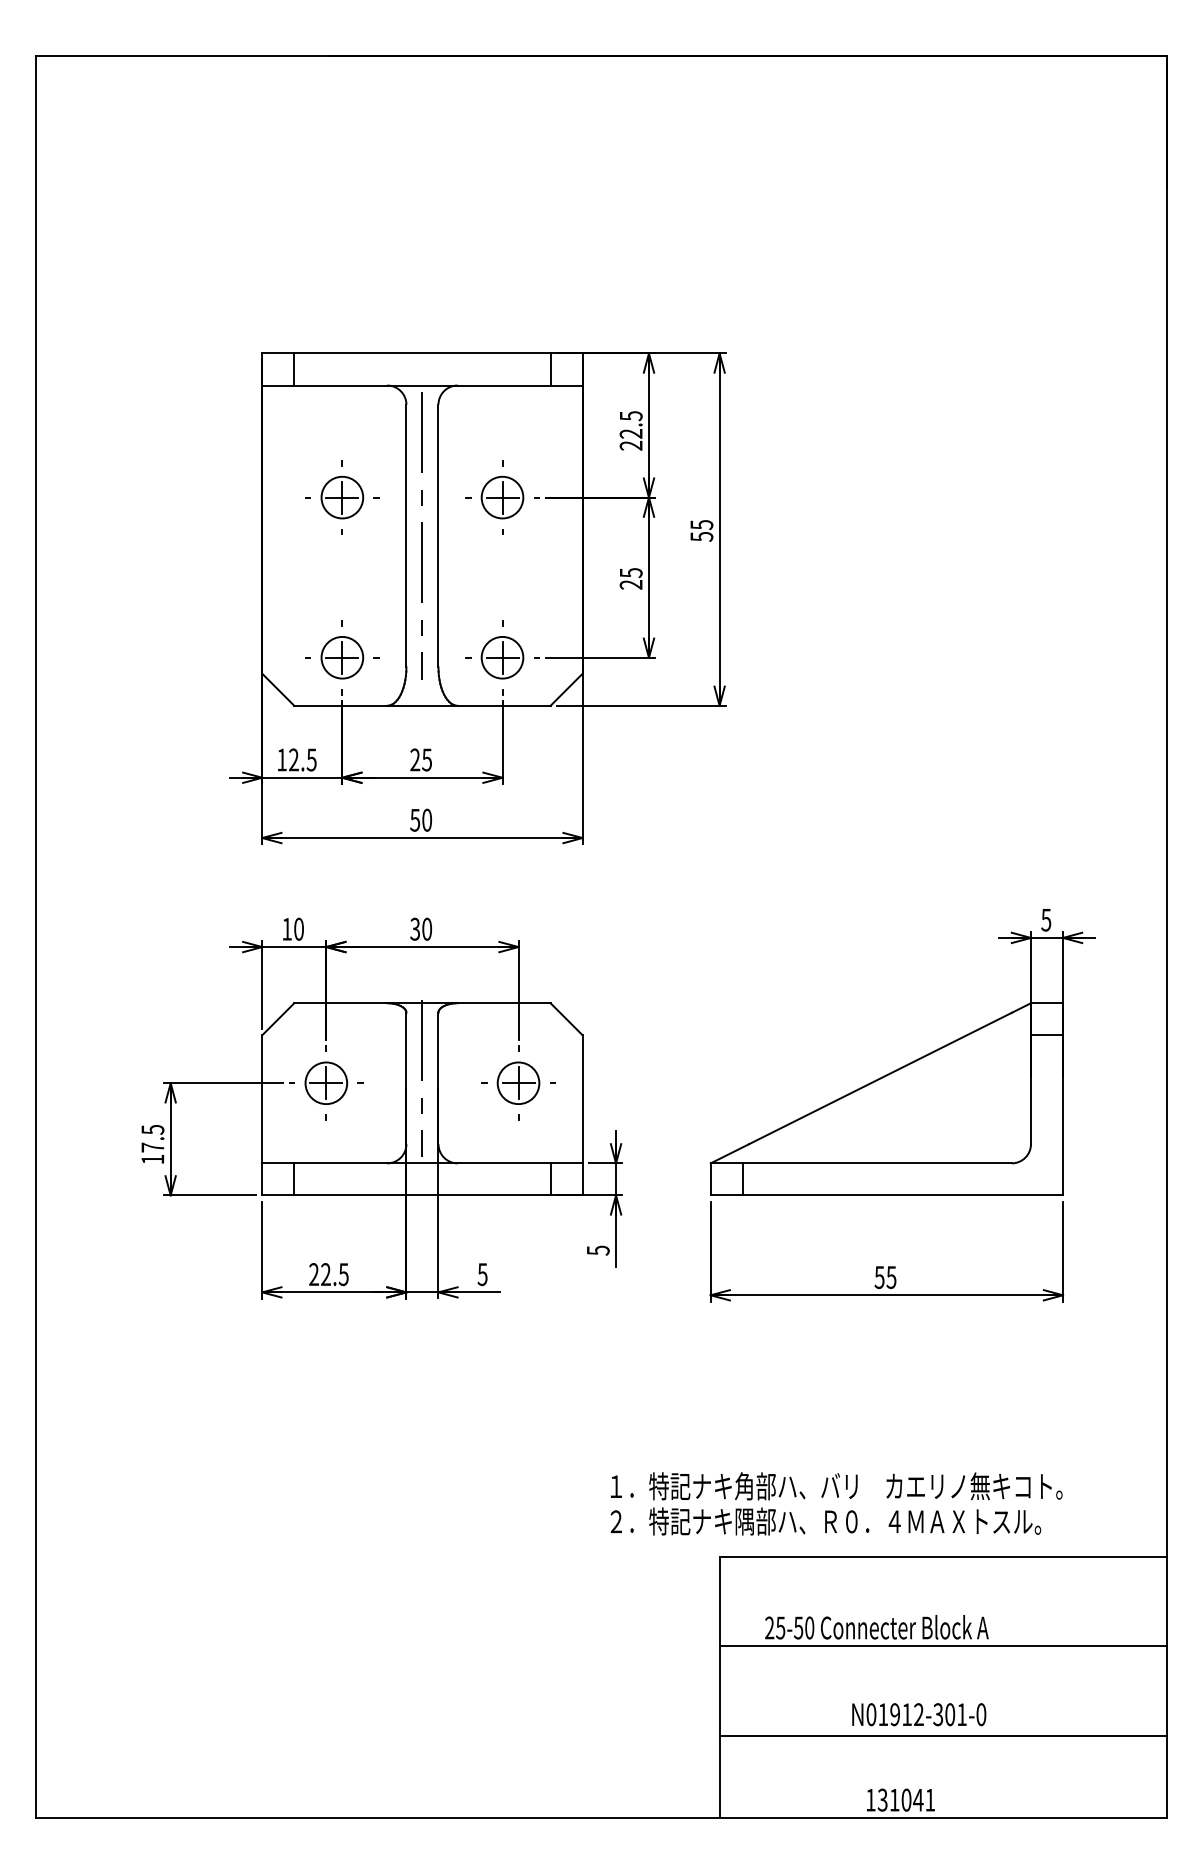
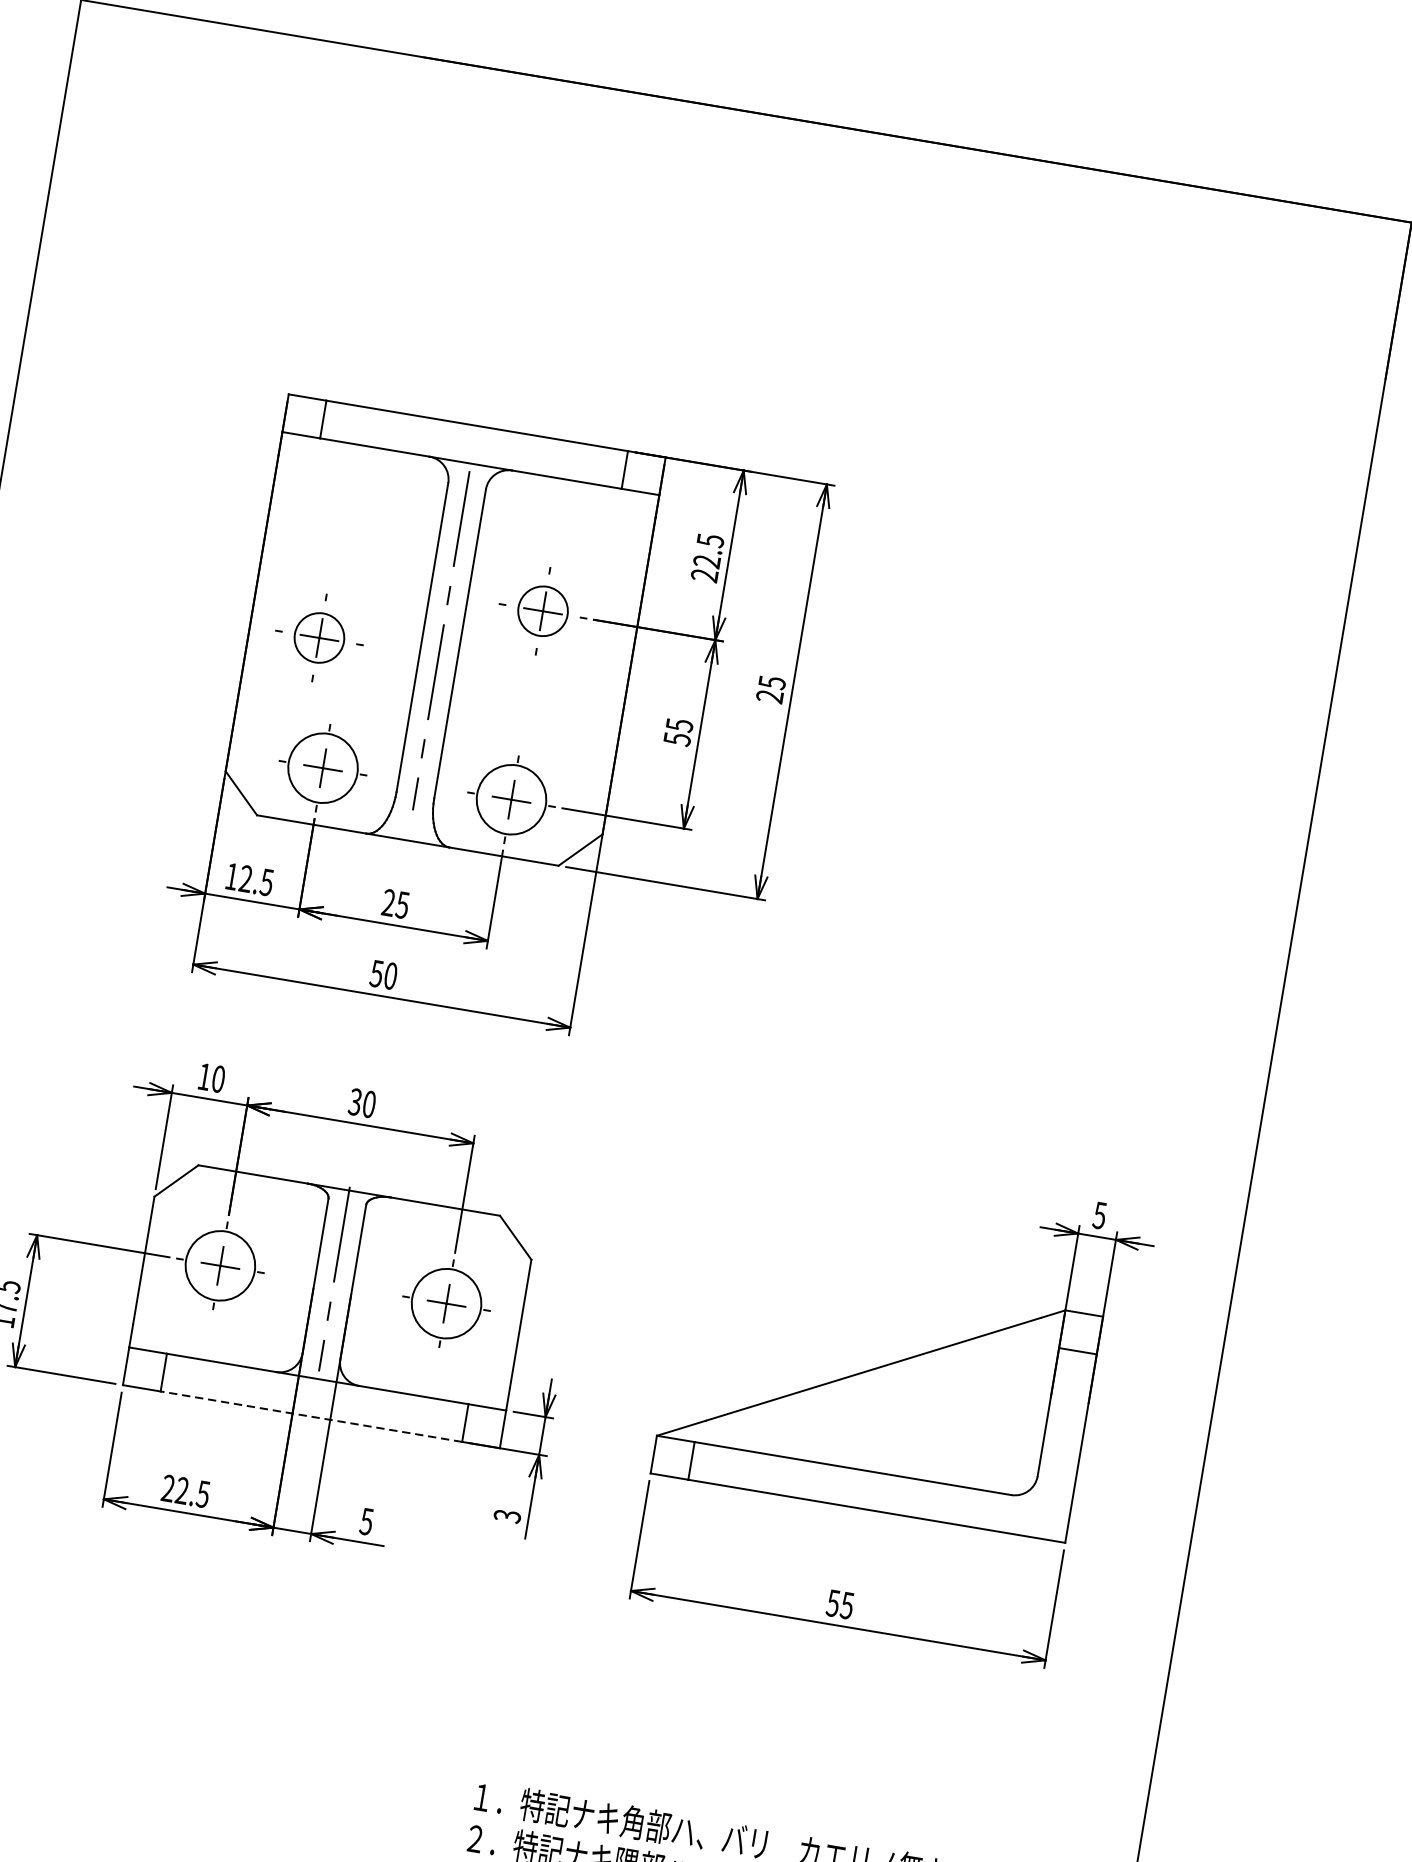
part: (342, 497) -> (319, 637), moved
text: (701, 536) -> (769, 696), 55 -> 25
text: (630, 584) -> (676, 738), 25 -> 55
circle: (342, 657) -> (323, 767), size x1.4
circle: (502, 657) -> (511, 799), size x1.4
circle: (326, 1083) -> (220, 1266), size x1.4
circle: (518, 1083) -> (446, 1303), size x1.4
line: (421, 1195) -> (310, 1416), solid -> dashed
text: (597, 1250) -> (506, 1516), 5 -> 3

